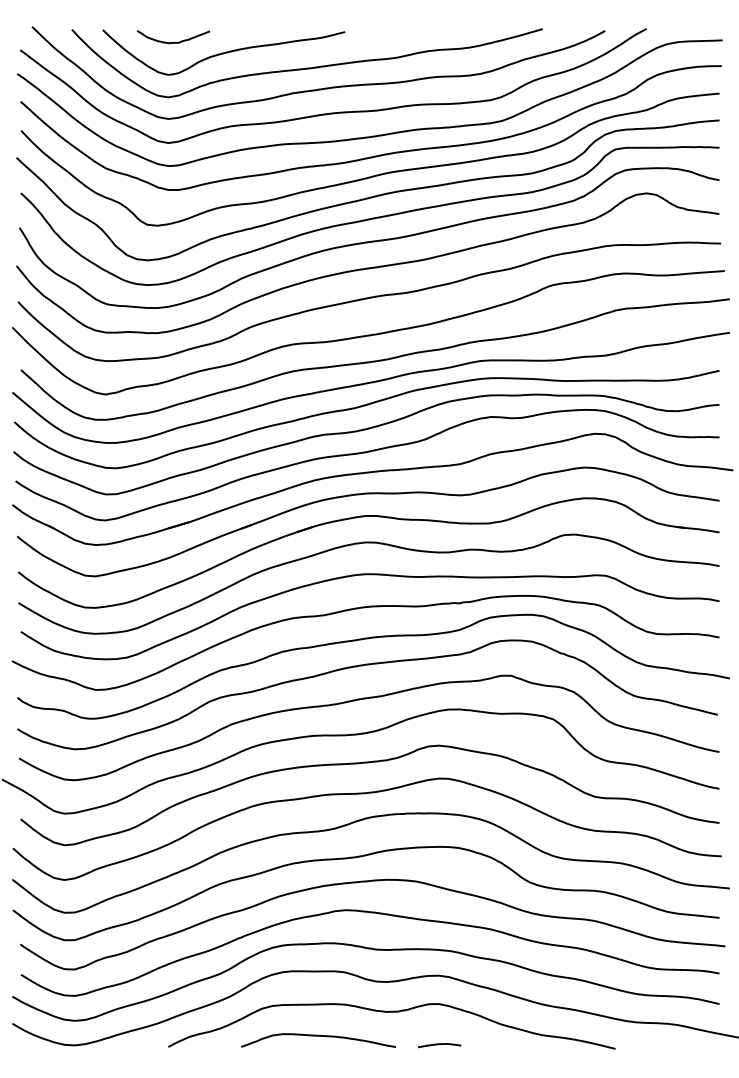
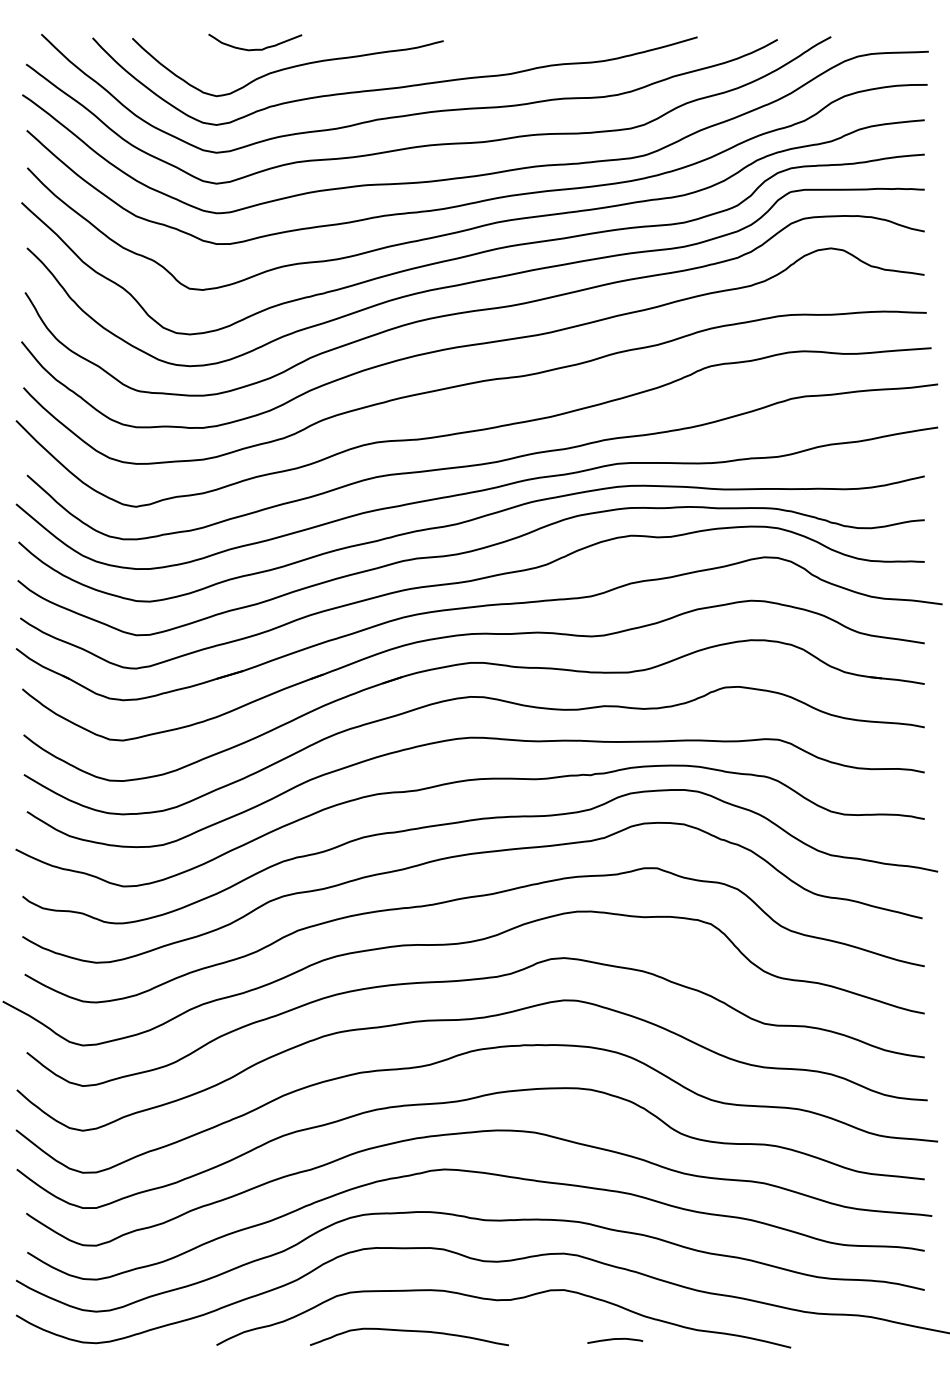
curve: (174, 41) -> (256, 48), moved
curve: (439, 1044) -> (615, 1339), moved

